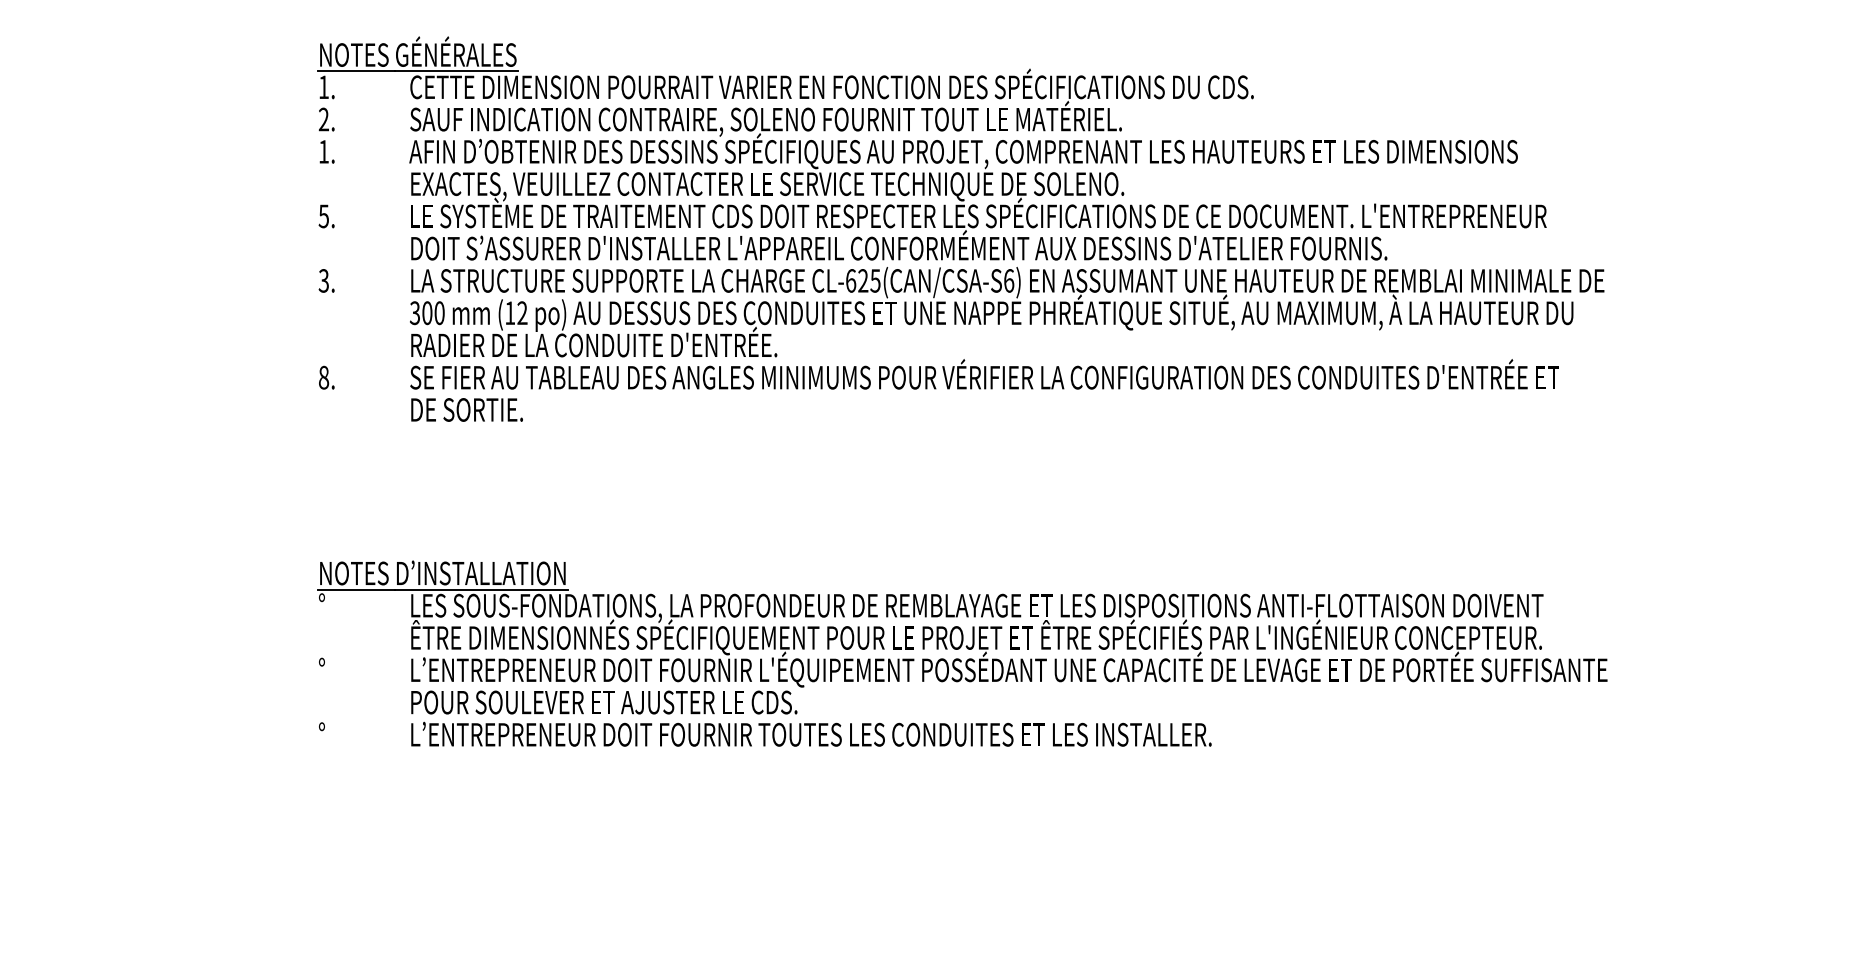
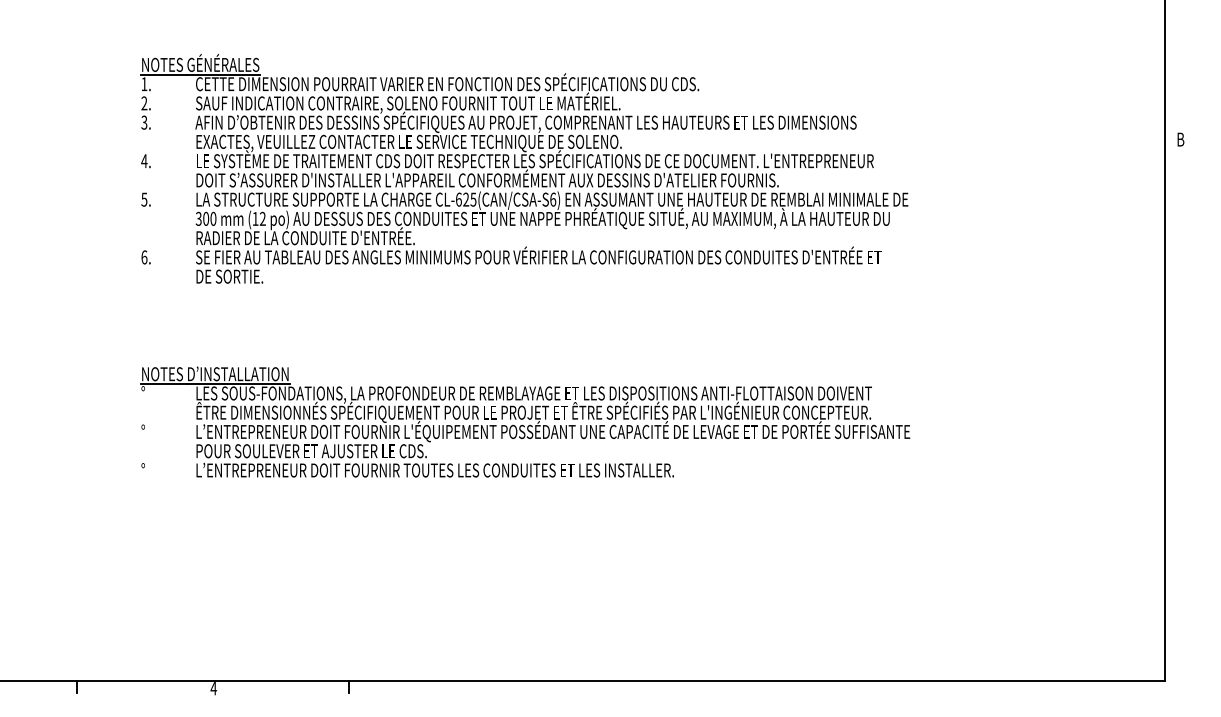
text: (324, 151) -> (144, 122), 1. -> 3.
text: (324, 216) -> (144, 161), 5. -> 4.
text: (324, 278) -> (144, 198), 3. -> 5.
text: (324, 377) -> (144, 257), 8. -> 6.

